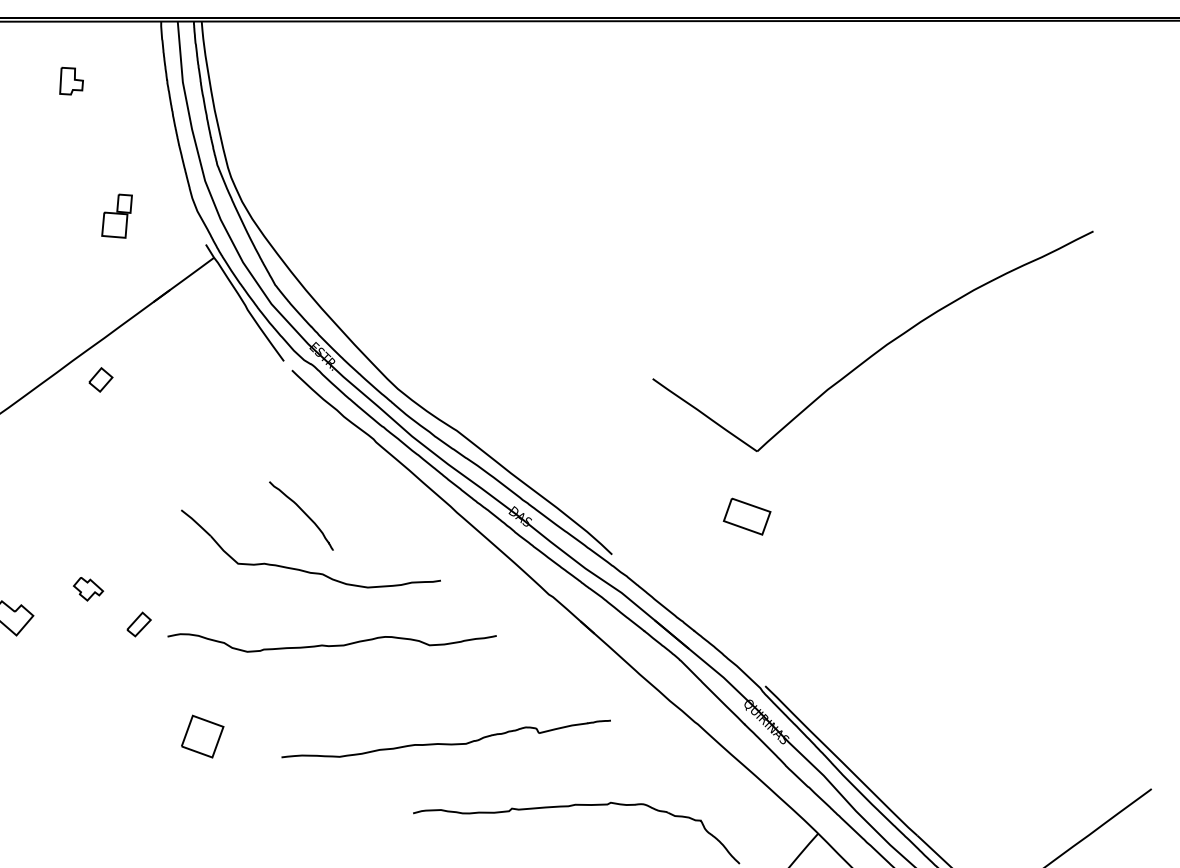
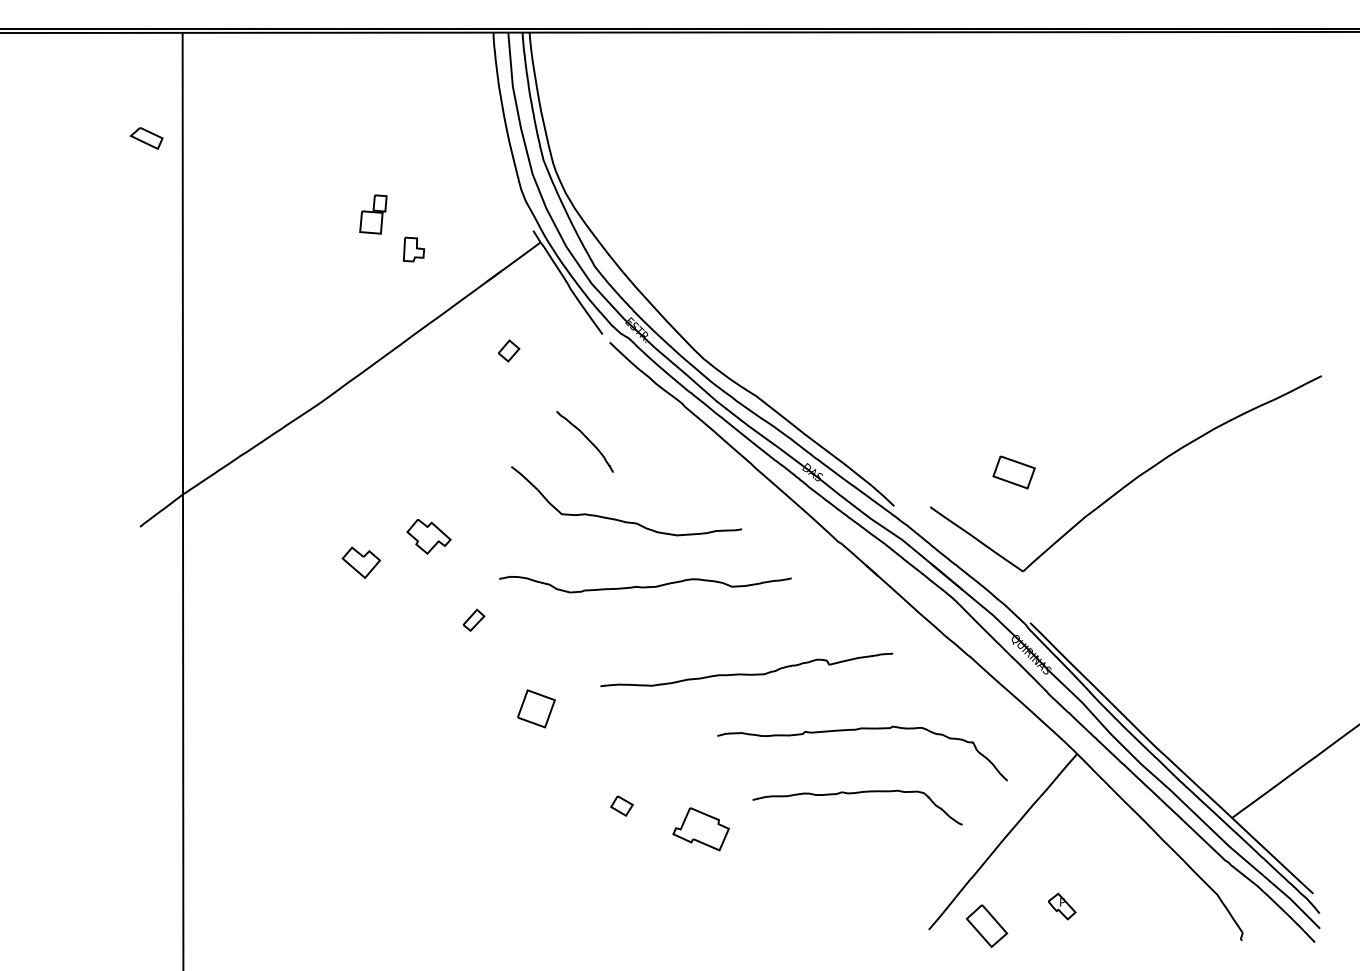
part: (71, 81) -> (413, 249), moved
part: (117, 216) -> (373, 214), moved
part: (880, 347) -> (1132, 479), moved
part: (101, 379) -> (509, 350), moved
curve: (304, 513) -> (587, 439), moved
part: (87, 588) -> (428, 536), size x1.67
part: (138, 623) -> (473, 619), moved
part: (202, 736) -> (536, 708), moved

